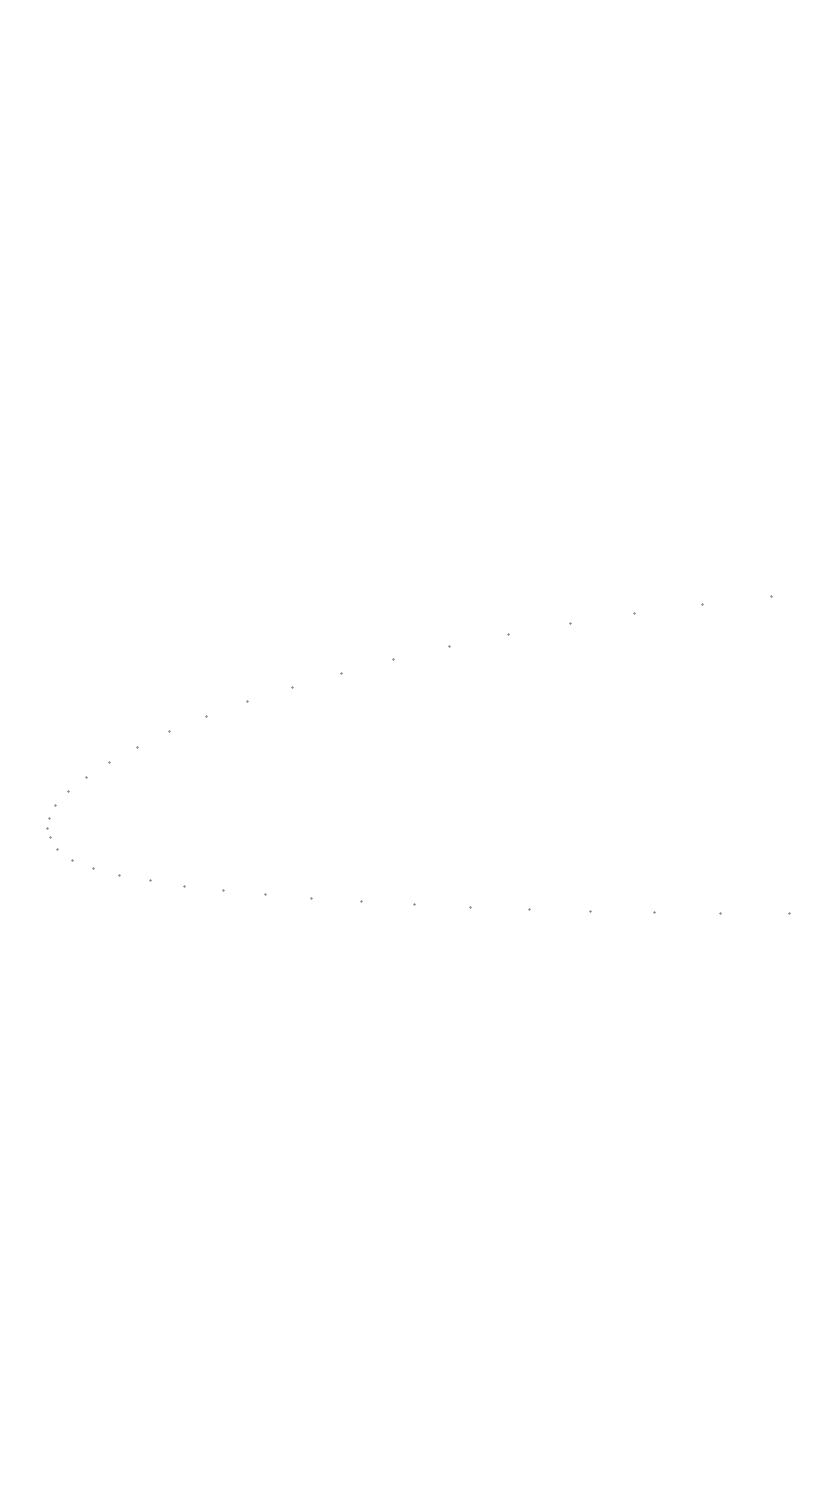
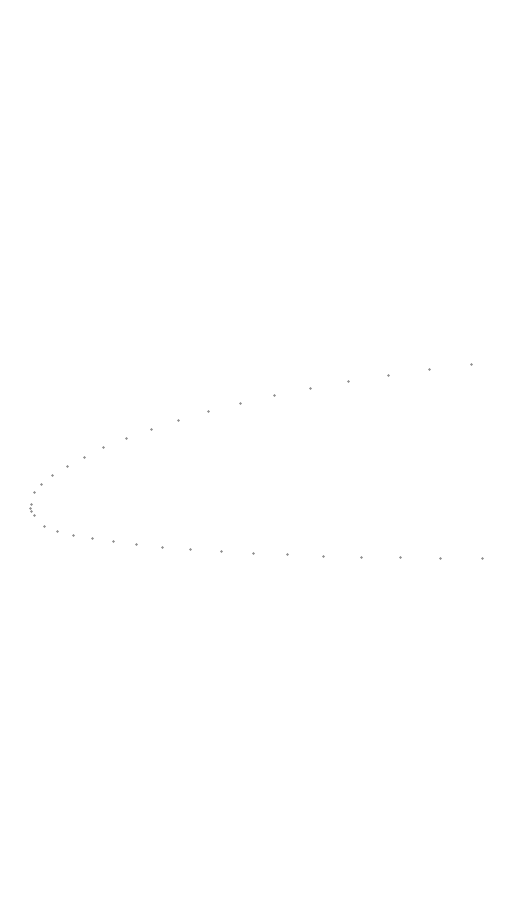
part: (53, 833) -> (32, 509), size x0.6

